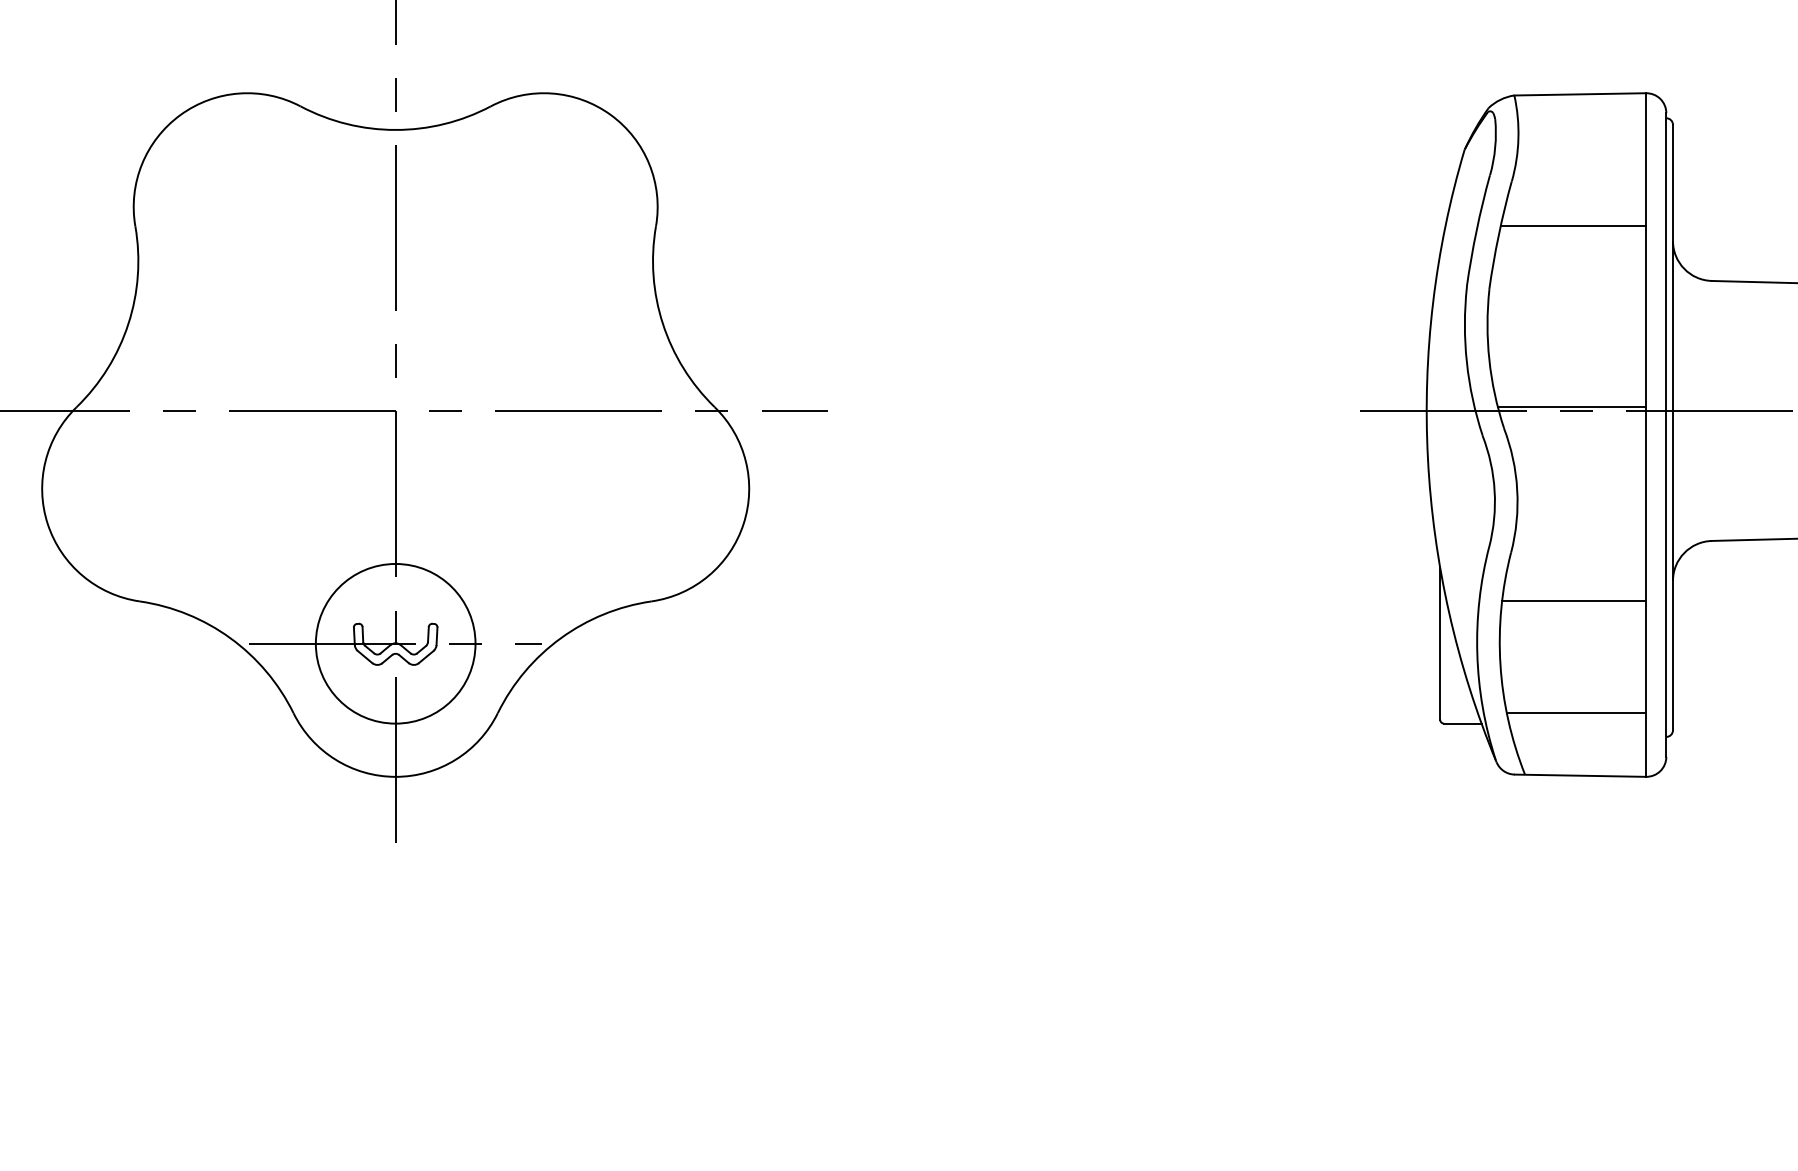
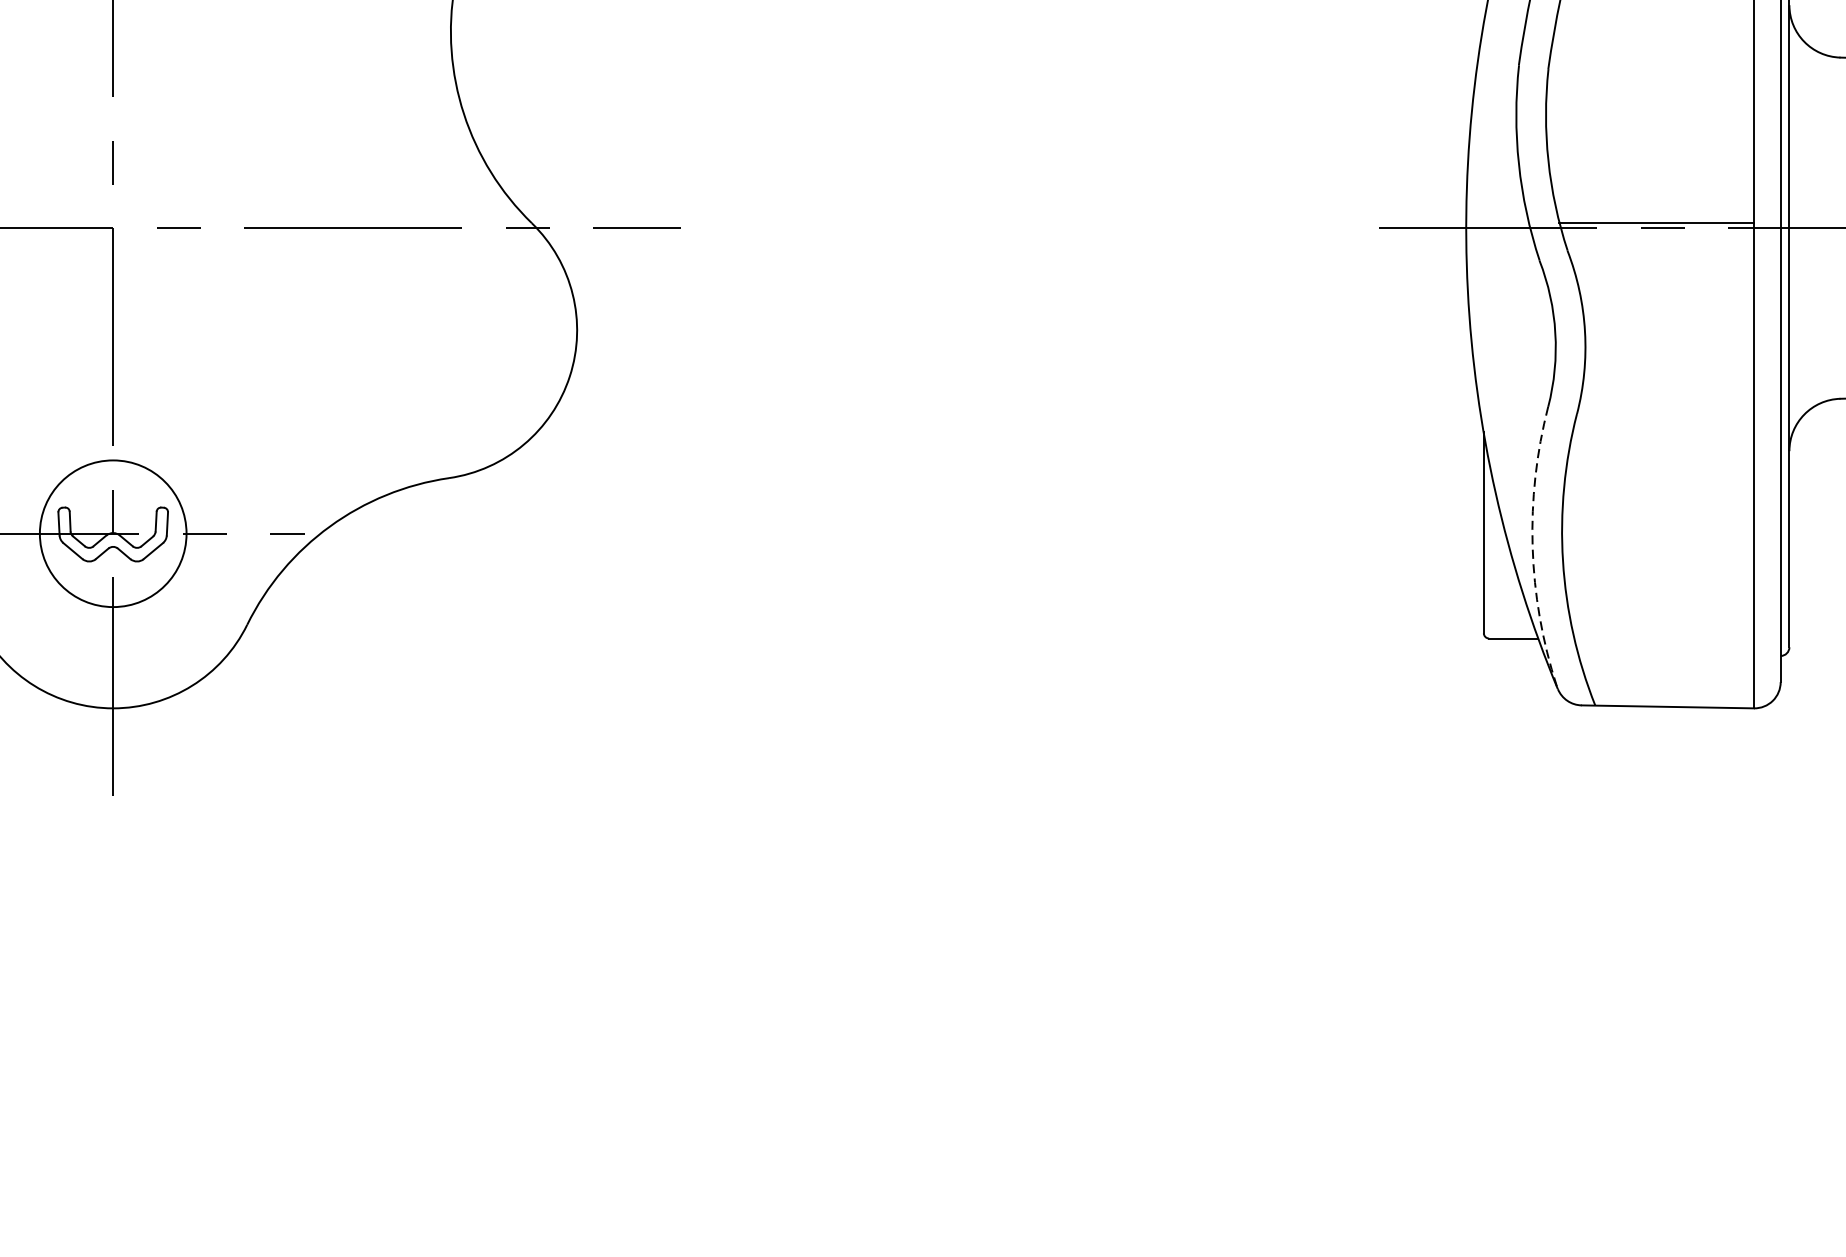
line: (1573, 601) -> (1658, 478), removed
circle: (395, 643) -> (112, 533), size x0.7
arc: (1477, 653) -> (1532, 546), solid -> dashed
line: (1575, 713) -> (1661, 625), removed

